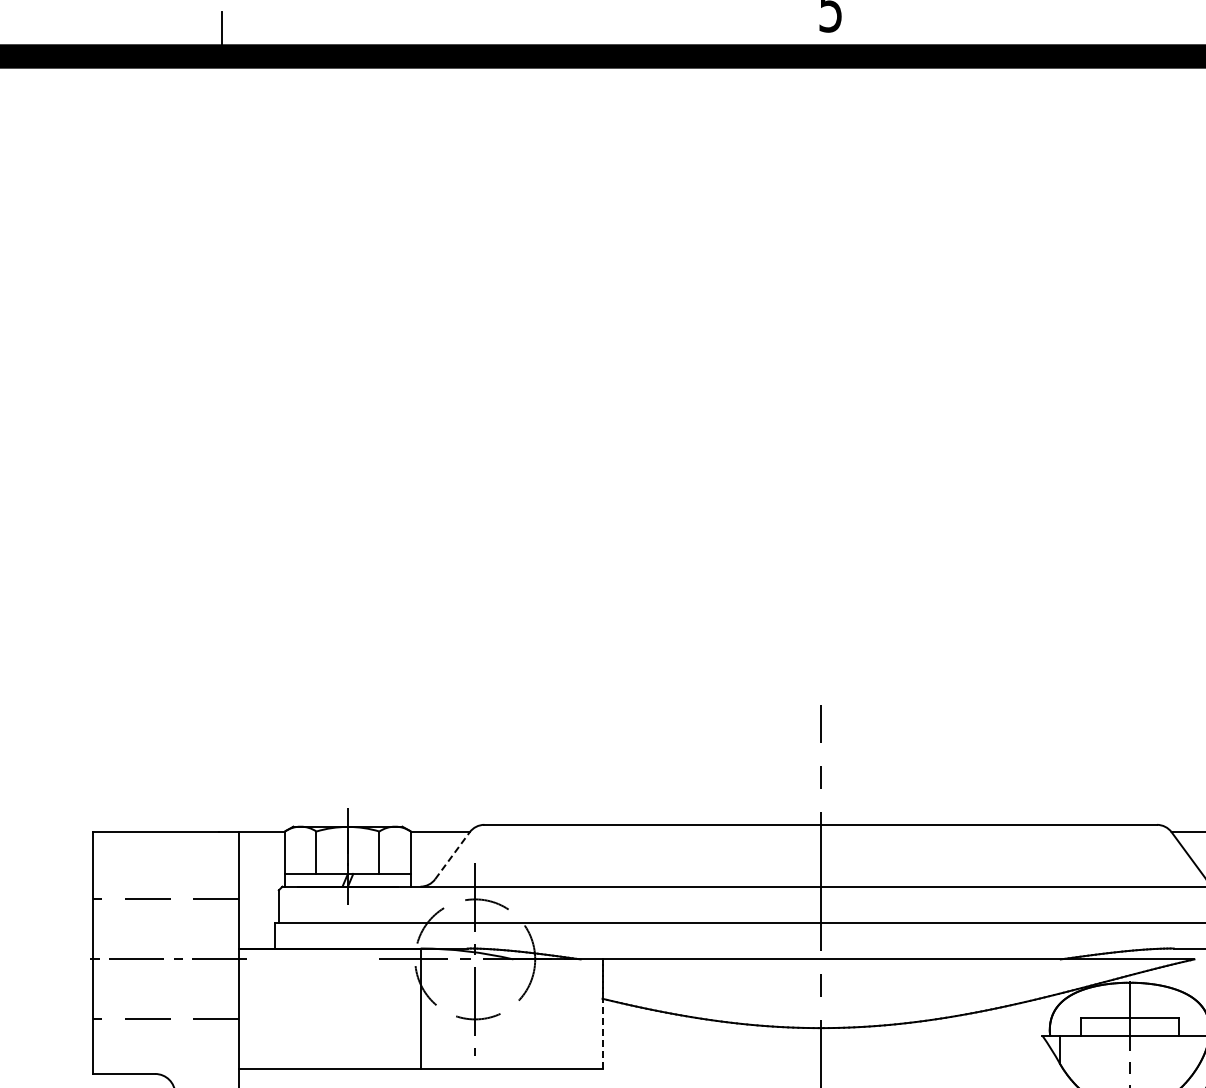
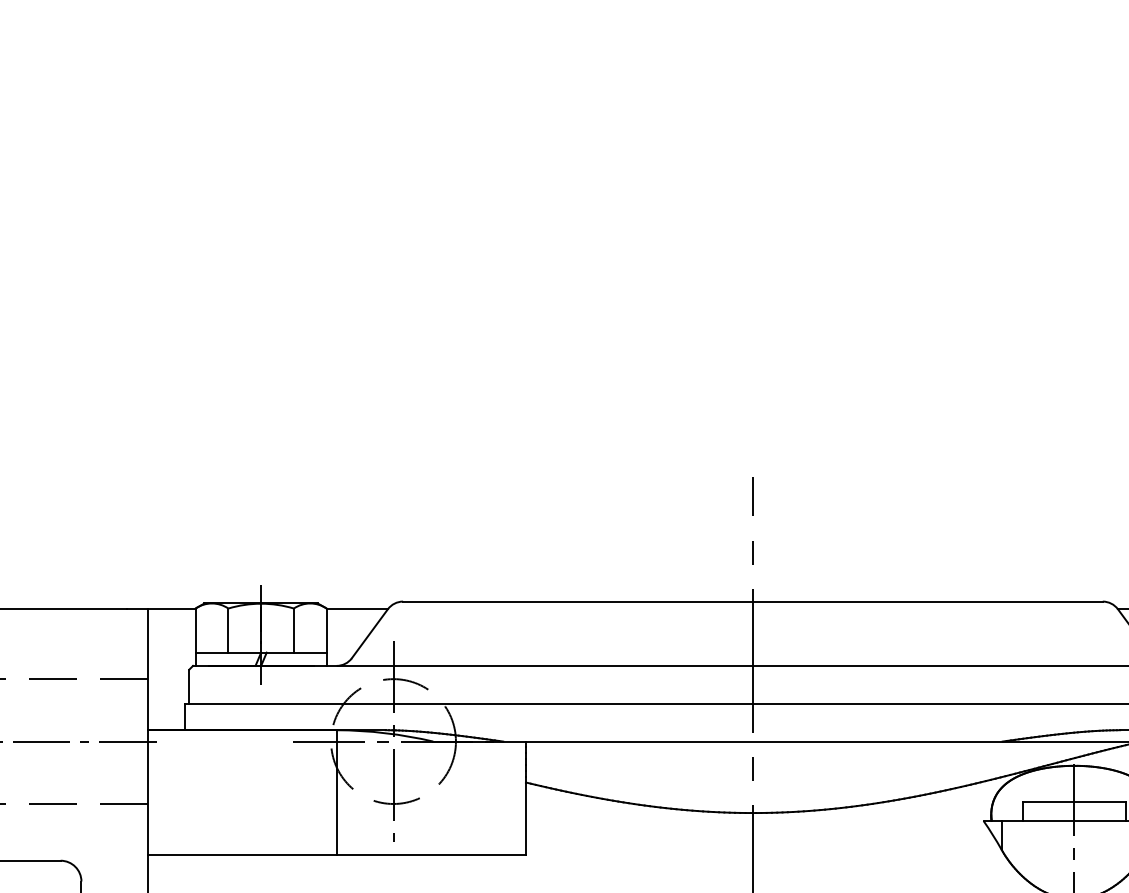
line: (452, 855) -> (369, 633), dashed -> solid
line: (602, 1033) -> (525, 818), dashed -> solid

